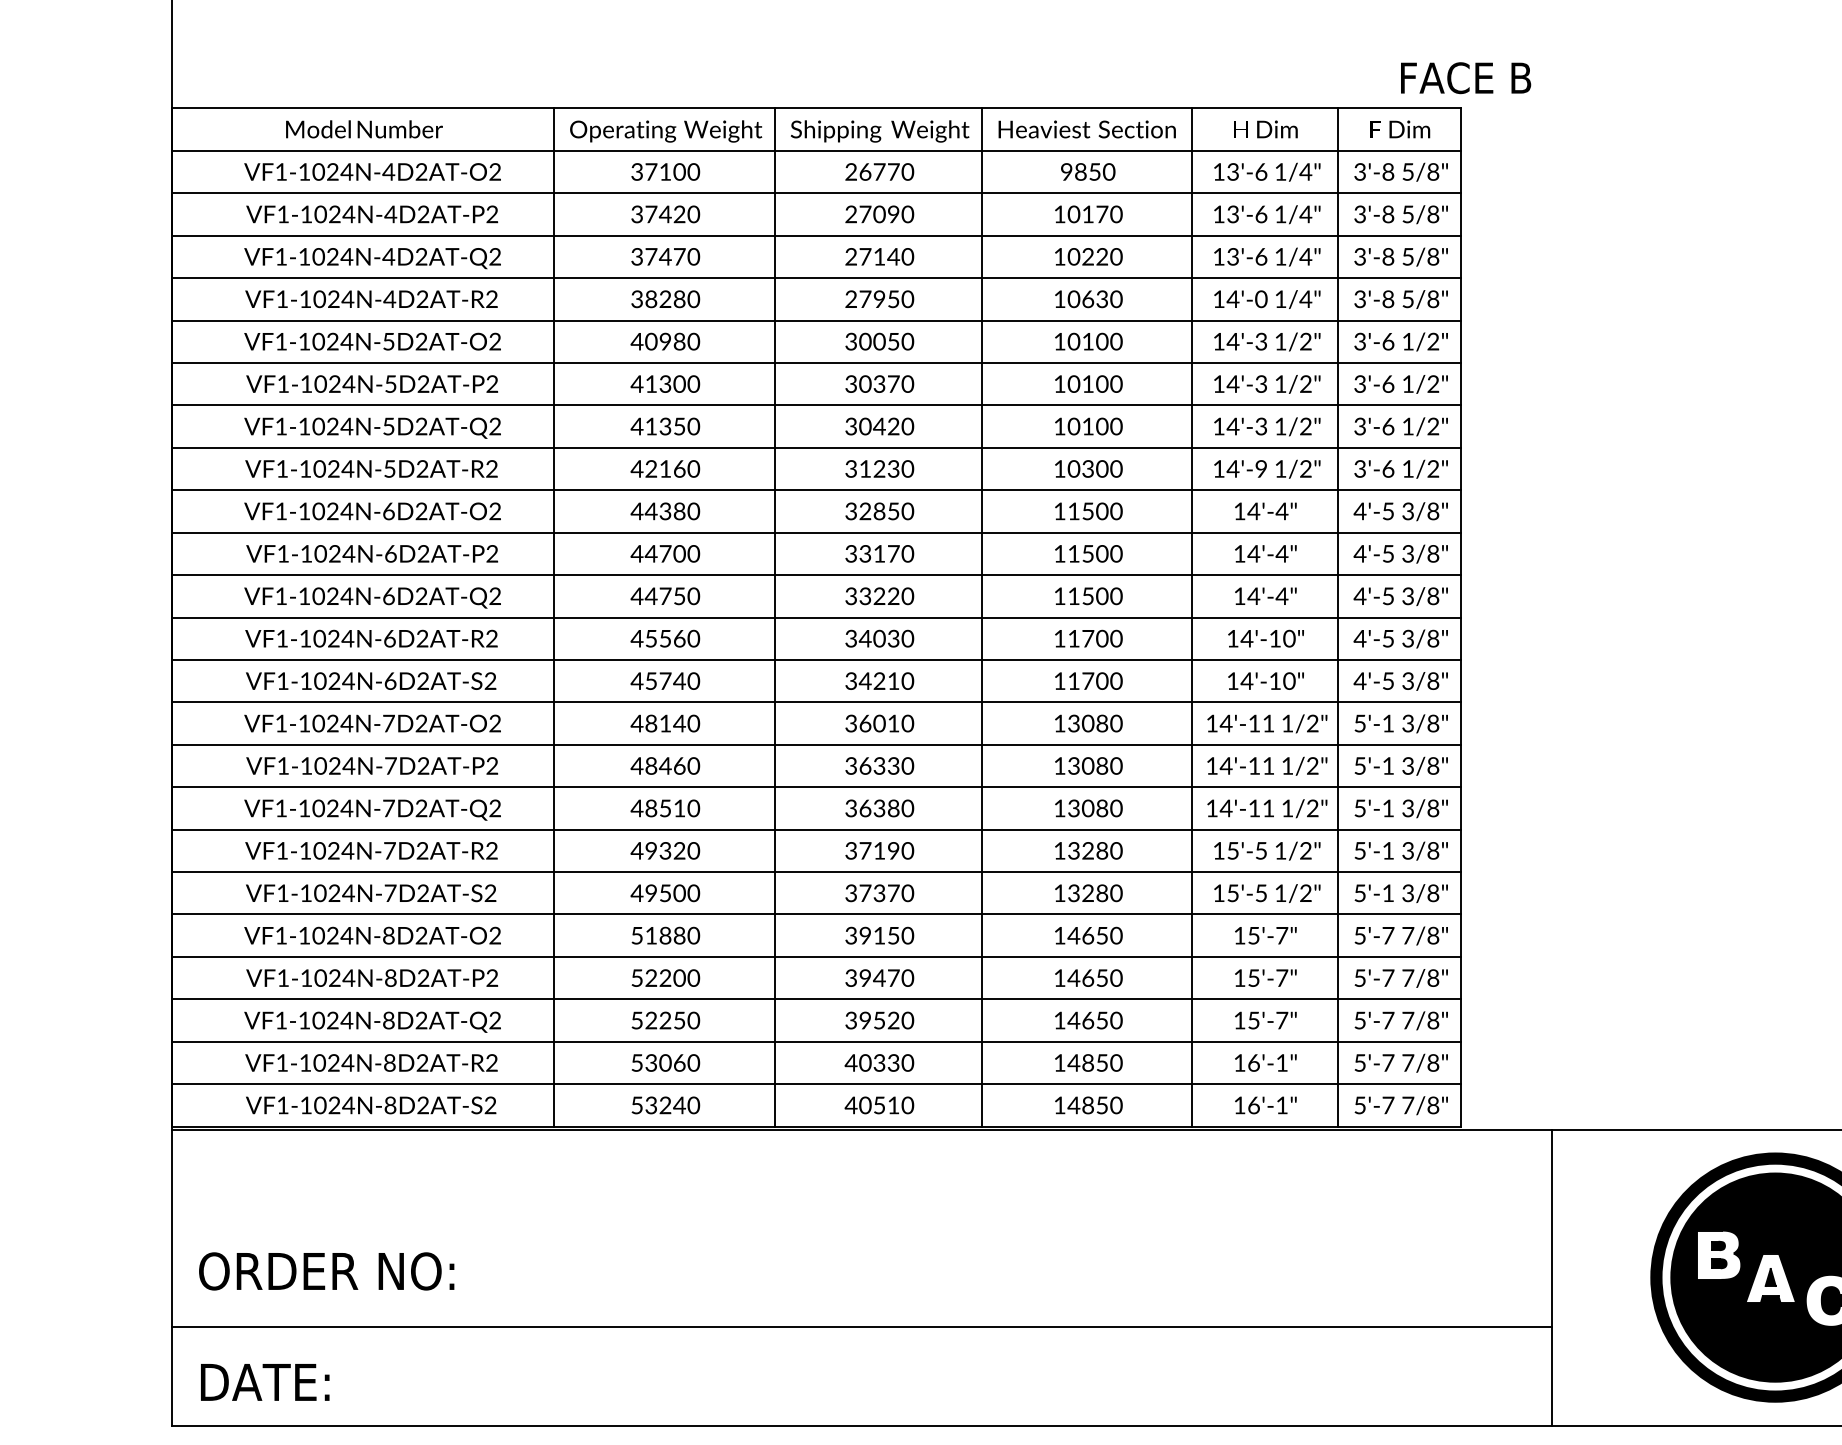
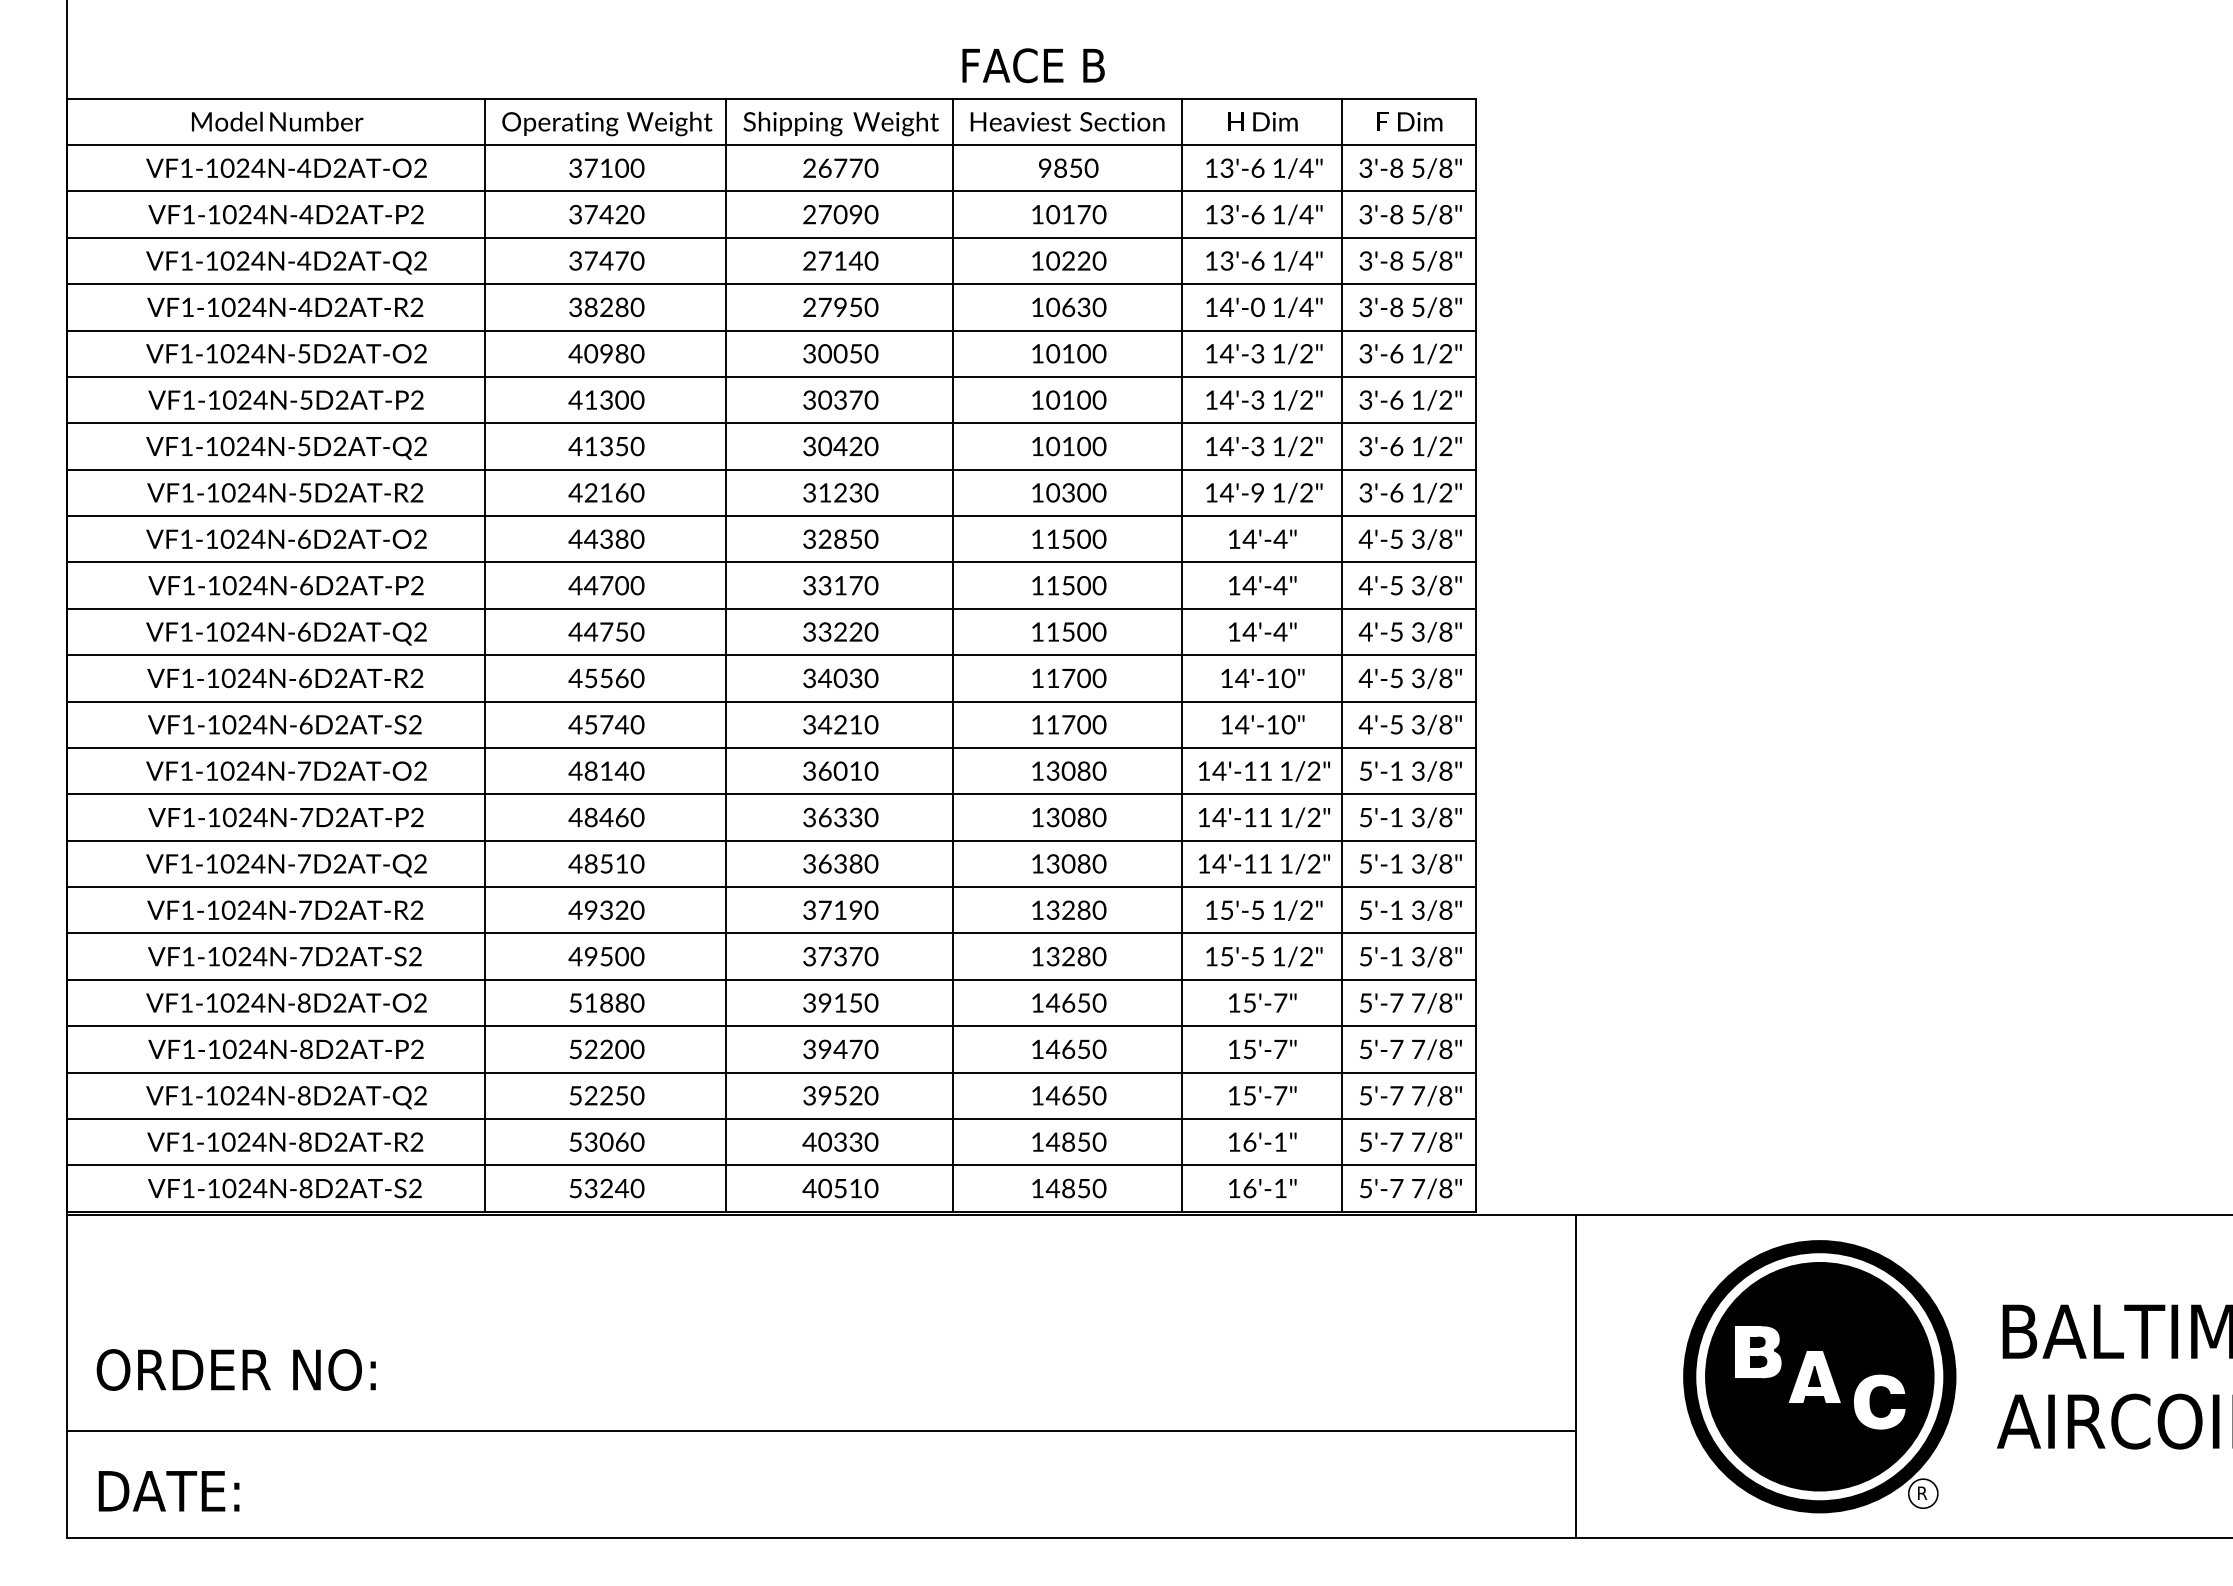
text: (1465, 77) -> (1033, 65), moved

